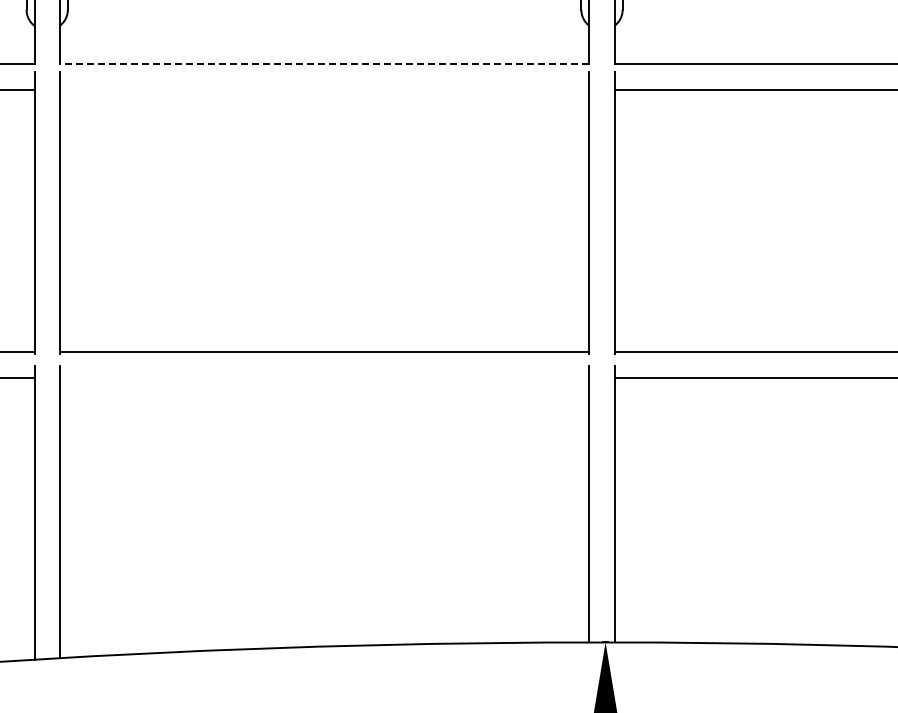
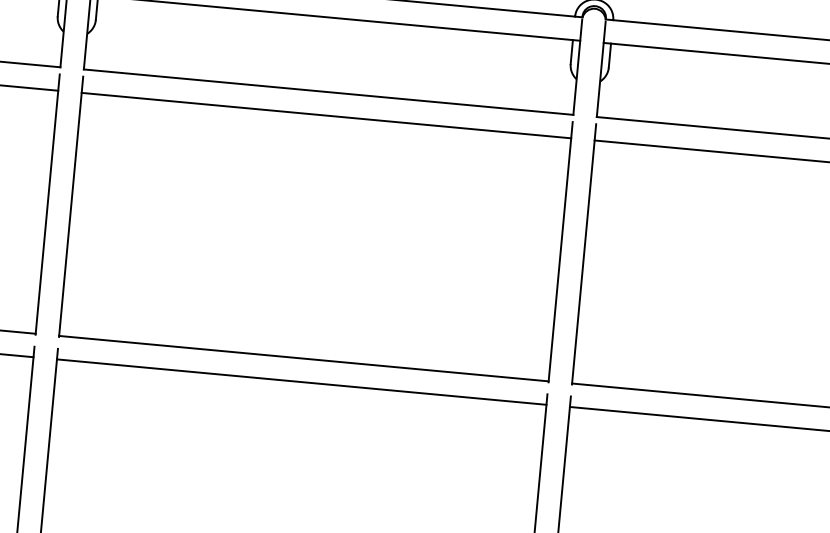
line: (324, 64) -> (328, 92), dashed -> solid
line: (324, 89) -> (326, 115), added
line: (324, 377) -> (301, 381), added

